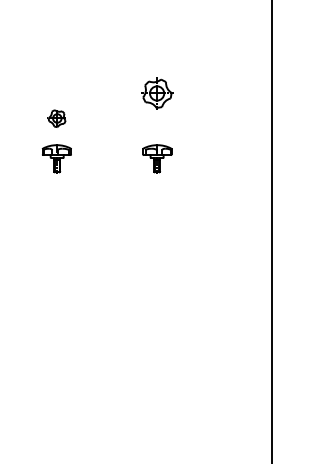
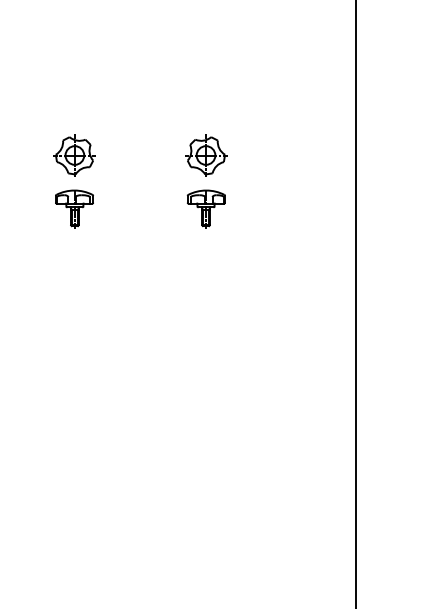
part: (157, 93) -> (206, 155), moved
part: (57, 118) -> (75, 155), size x1.67

